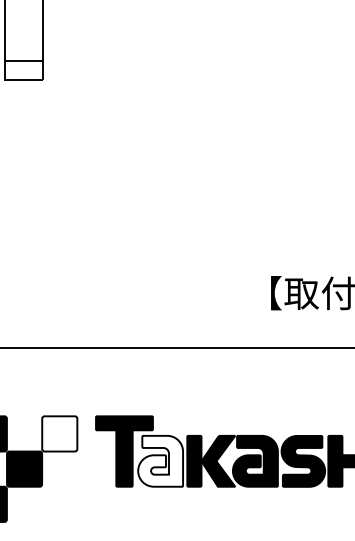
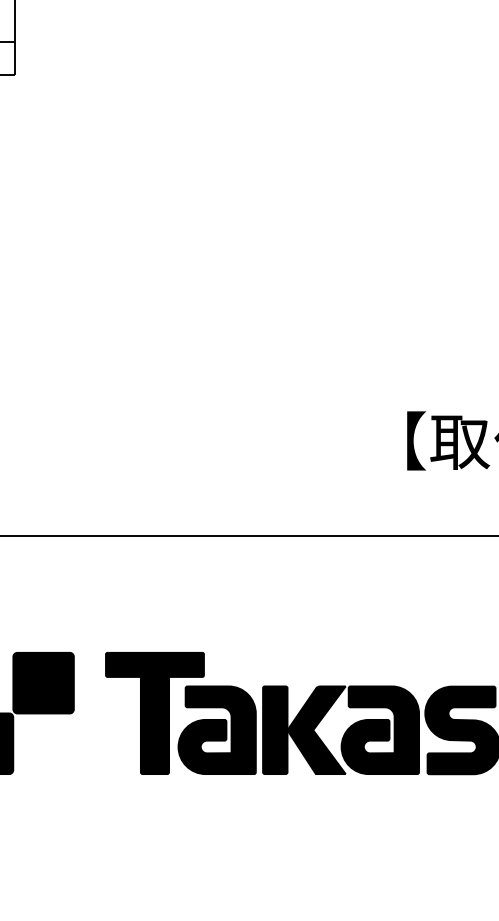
fill: (59, 433) -> (43, 682), added
fill: (160, 460) -> (216, 728), added

